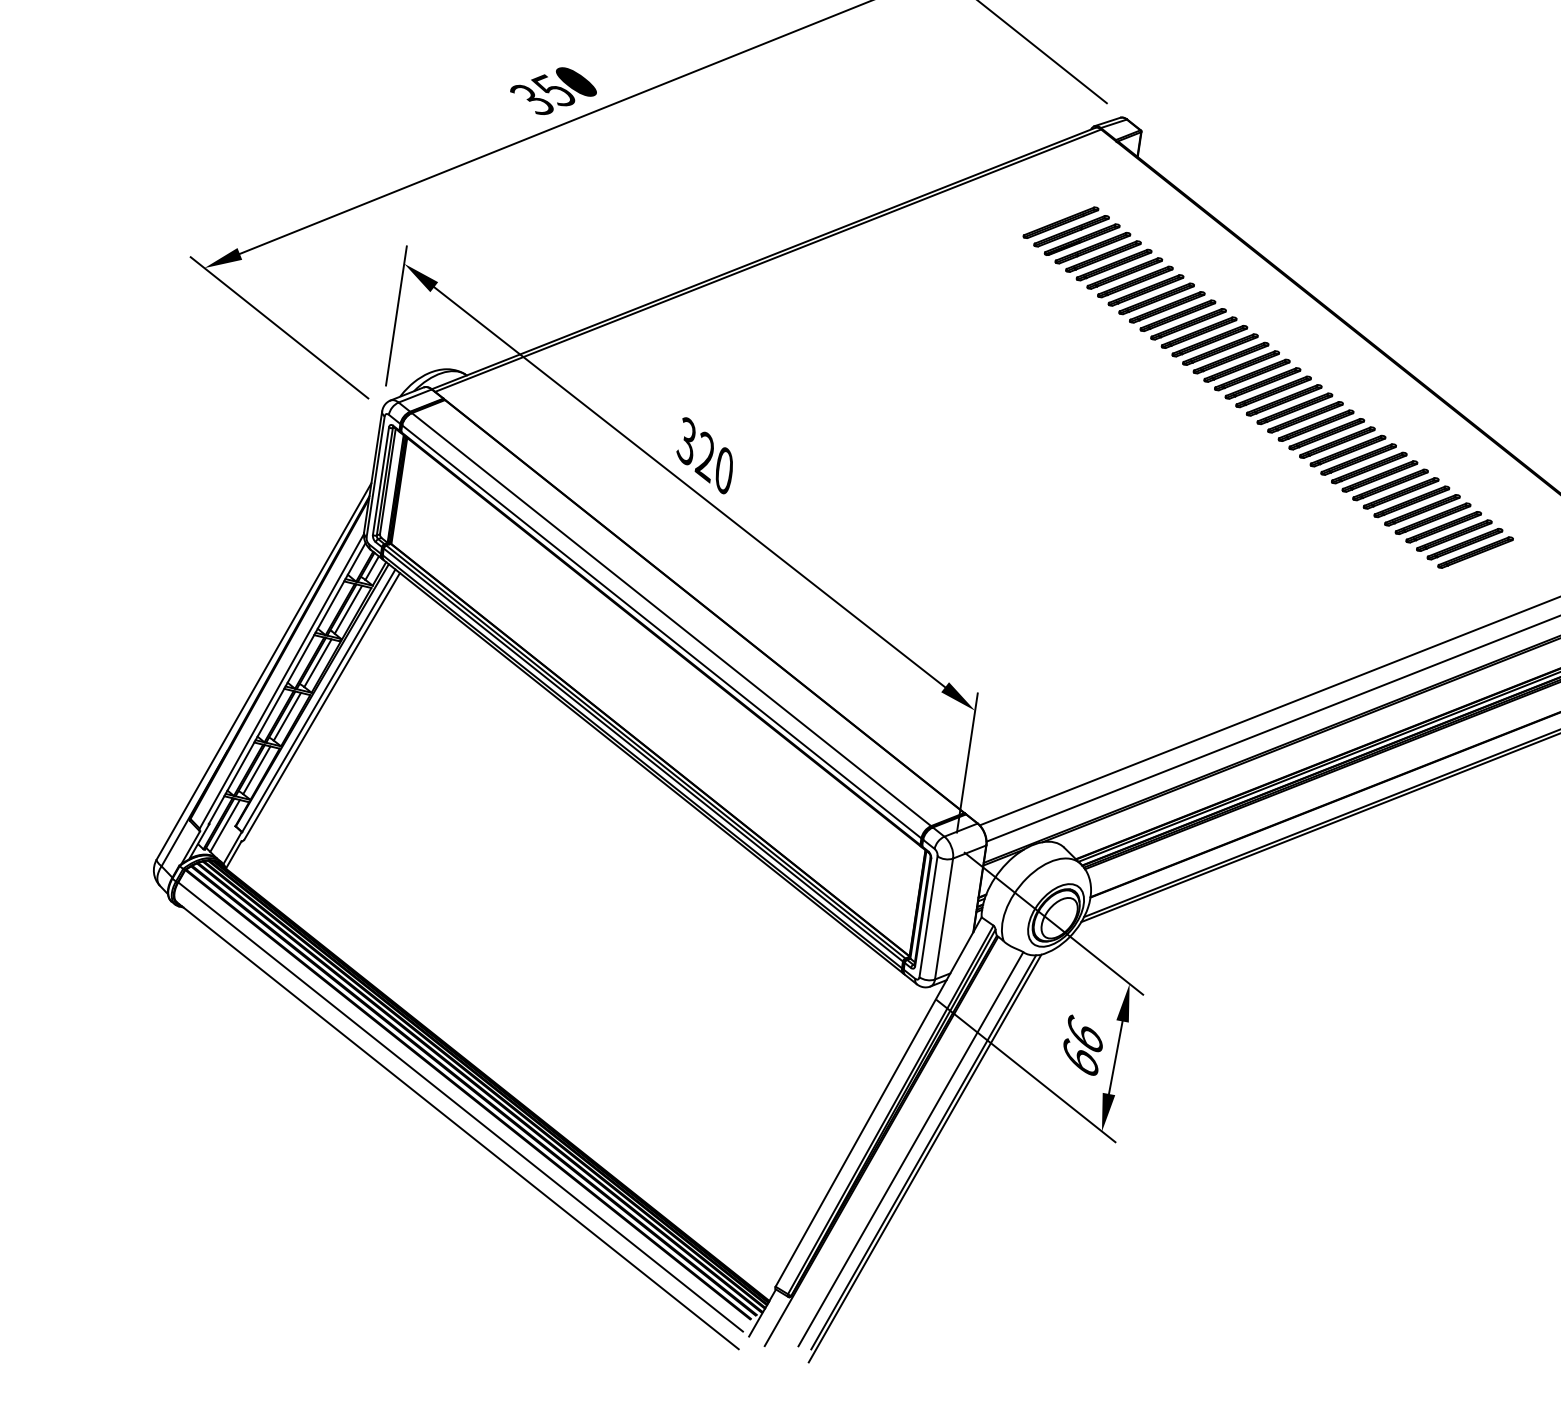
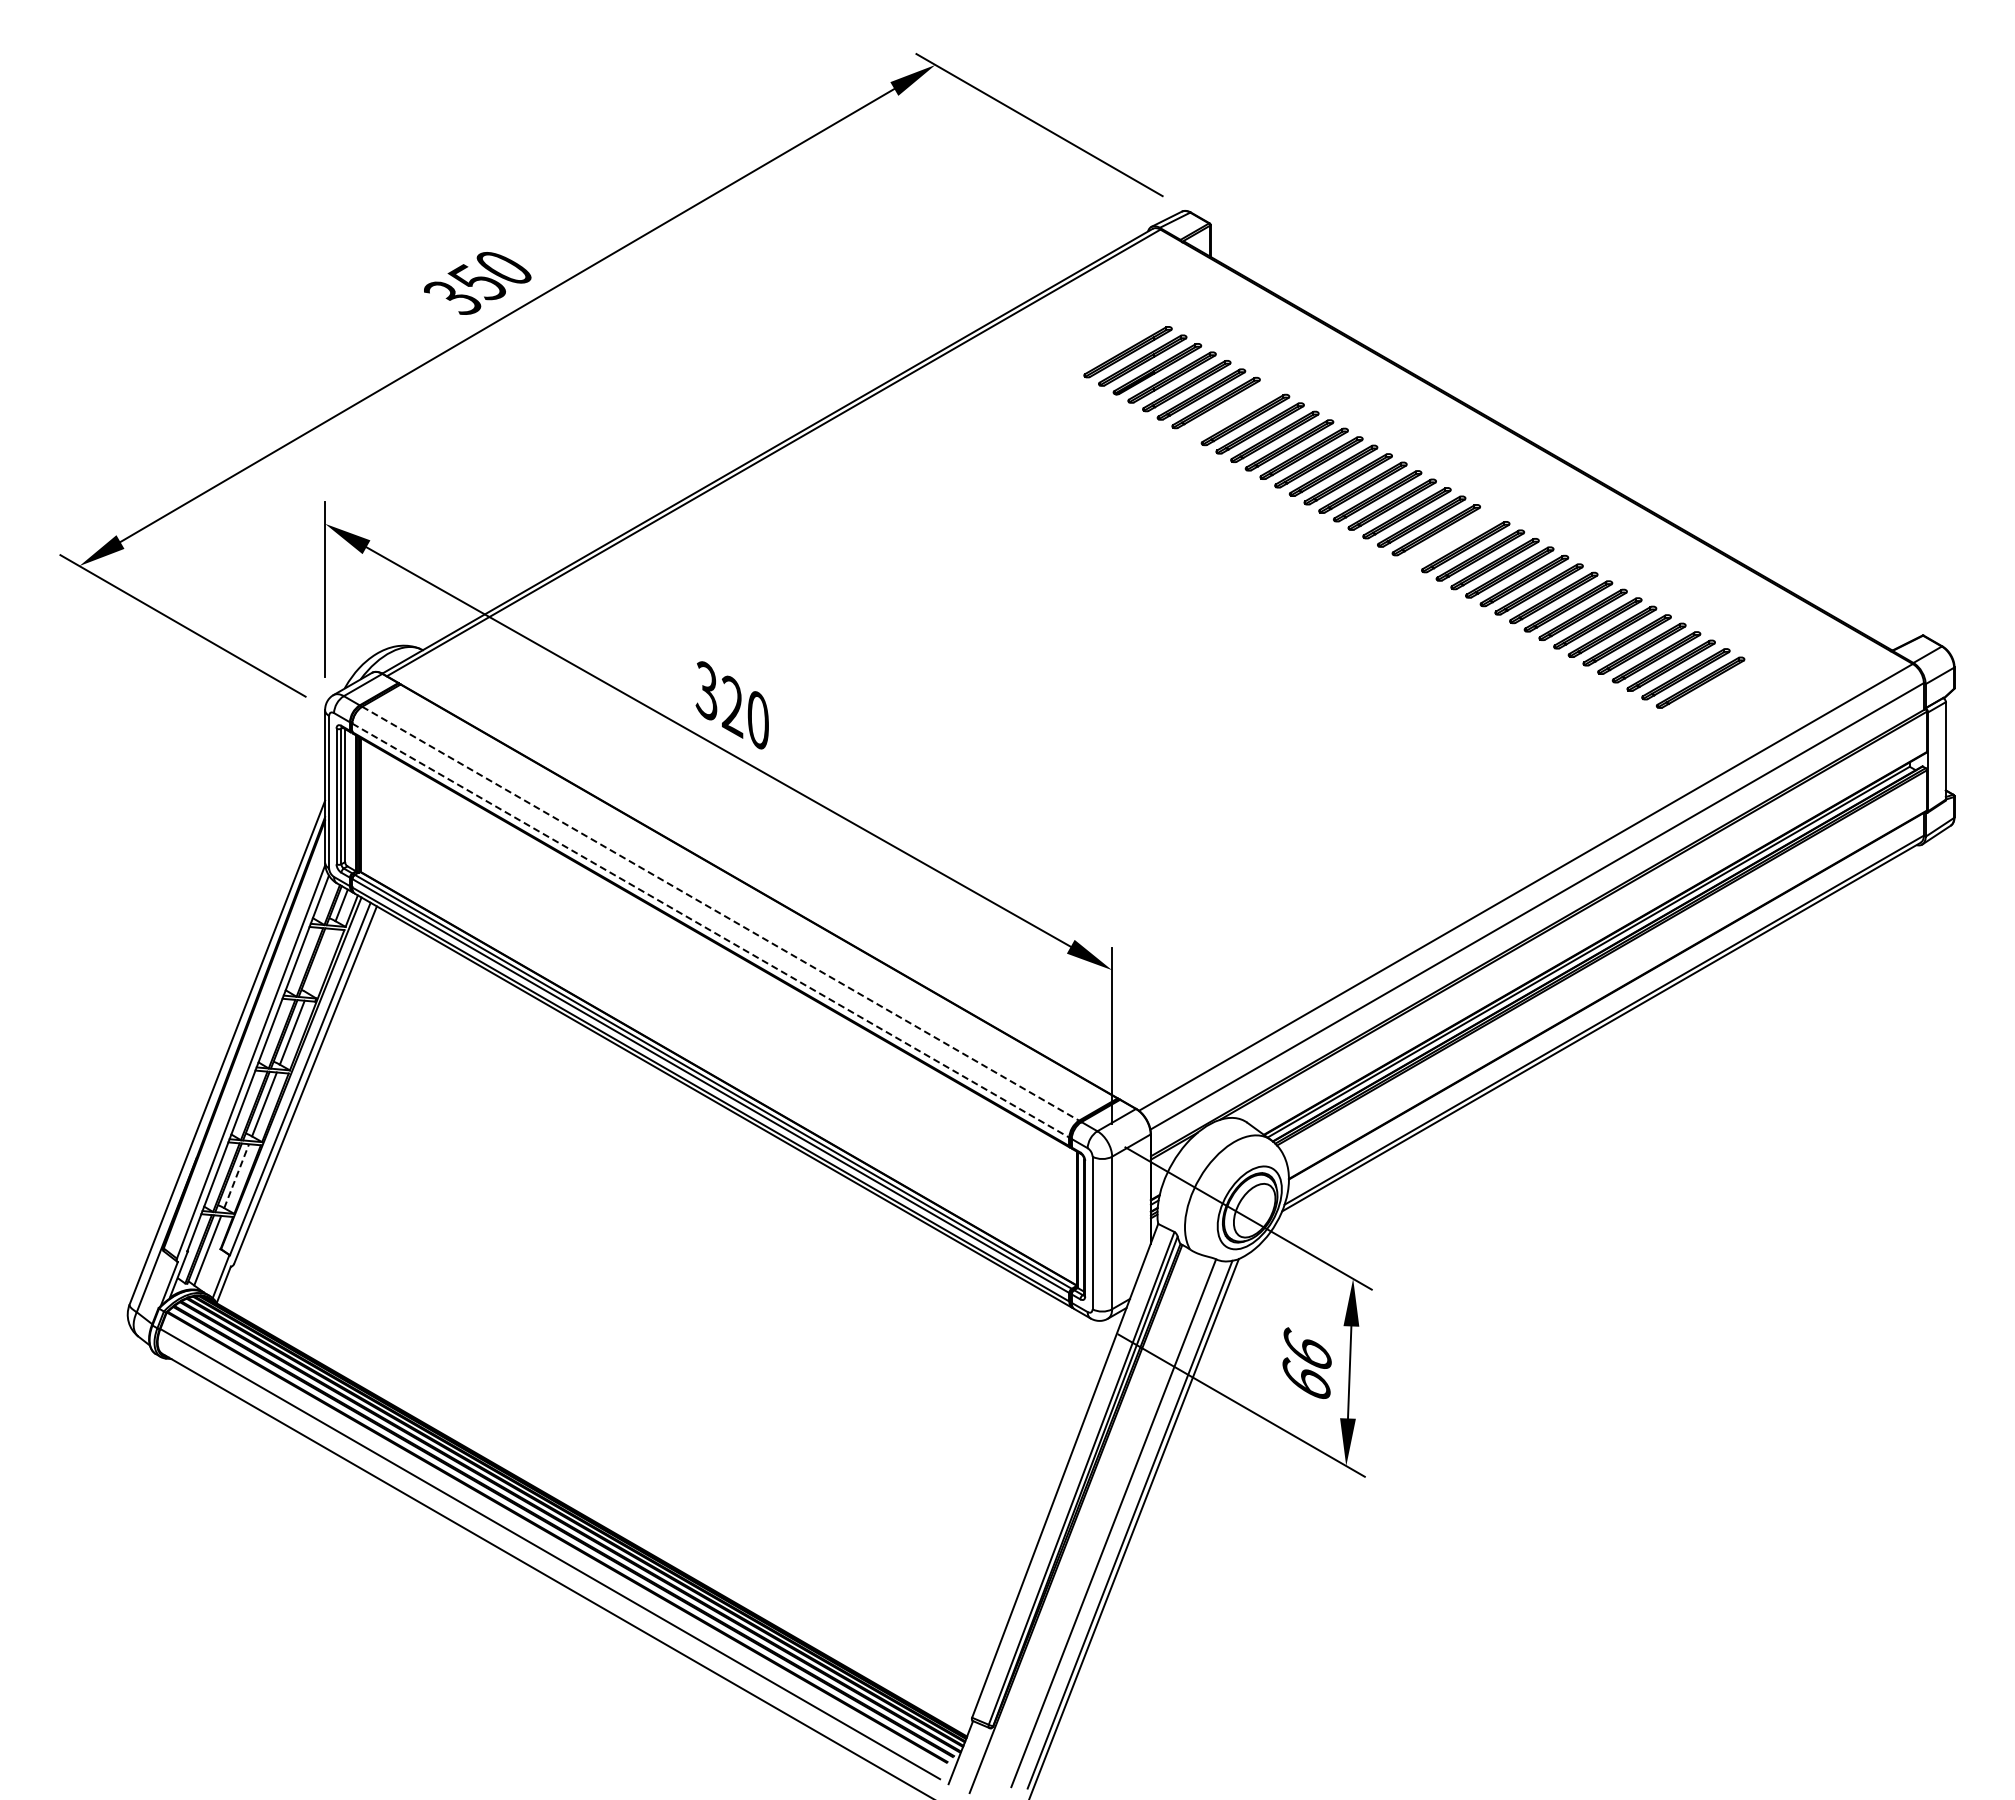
part: (1135, 281) -> (1230, 411), removed
part: (1294, 408) -> (1450, 538), removed
line: (347, 609) -> (319, 961), removed
line: (671, 619) -> (720, 913), solid -> dashed
line: (661, 631) -> (710, 930), solid -> dashed
line: (256, 769) -> (236, 1175), solid -> dashed

